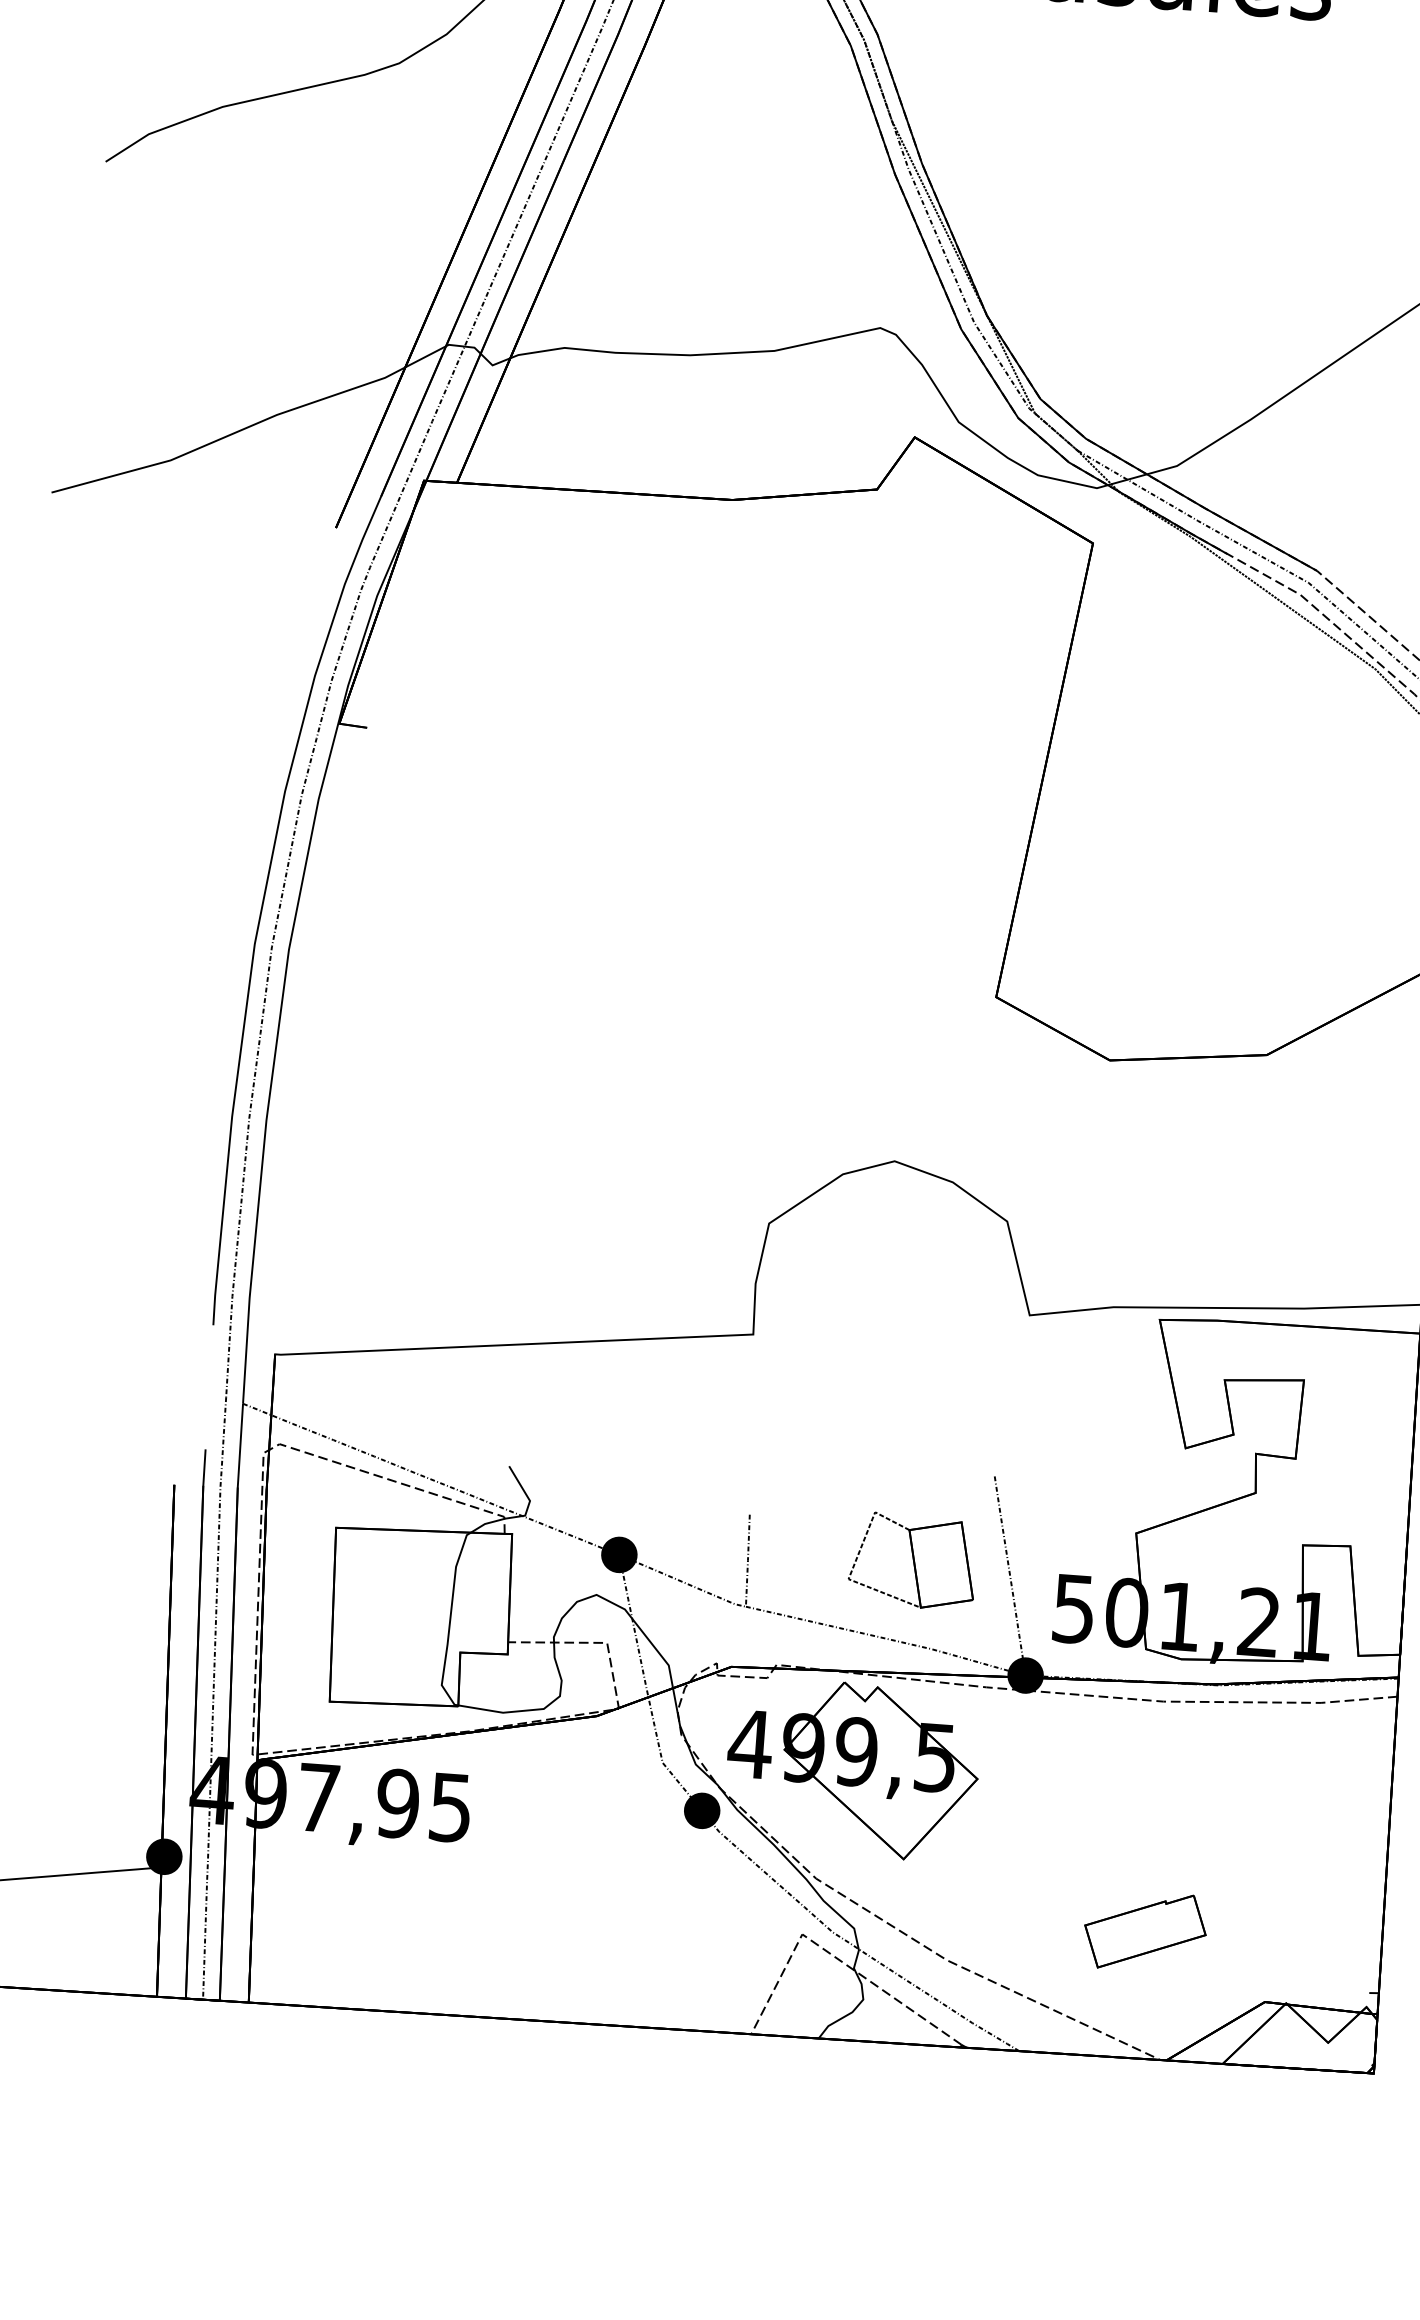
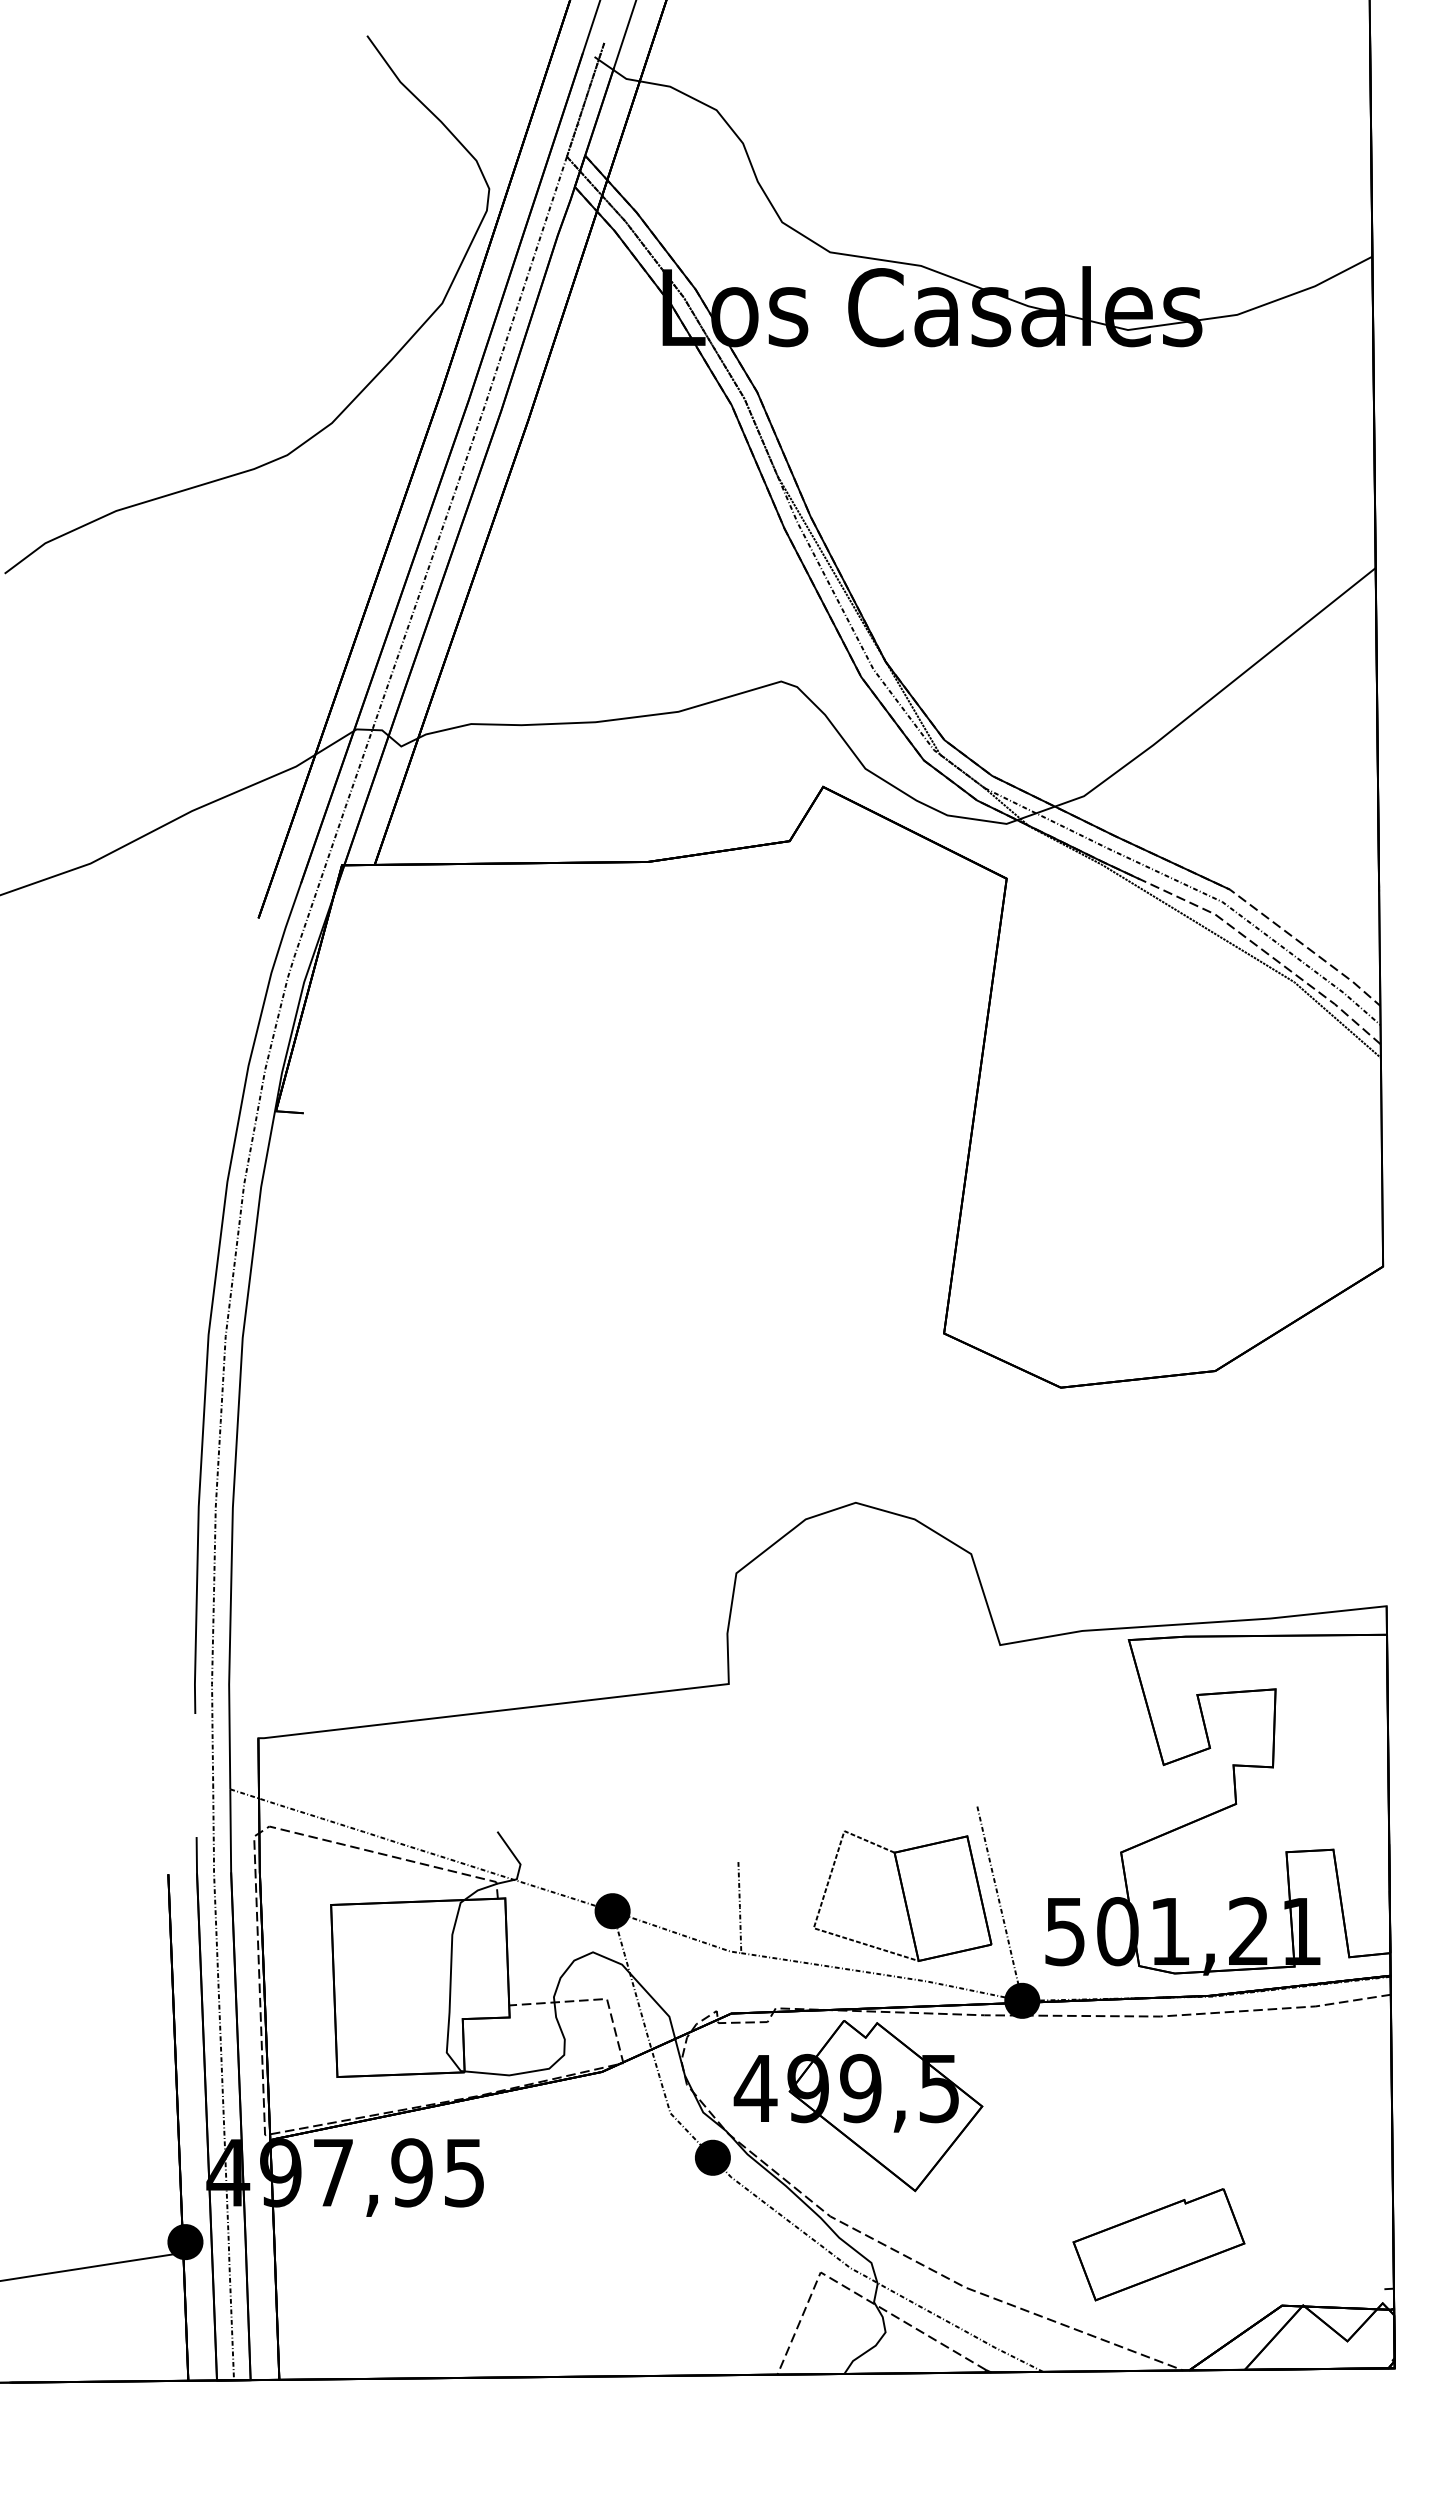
part: (912, 1560) -> (902, 1895), size x1.43
part: (1144, 1931) -> (1158, 2244), size x1.43

